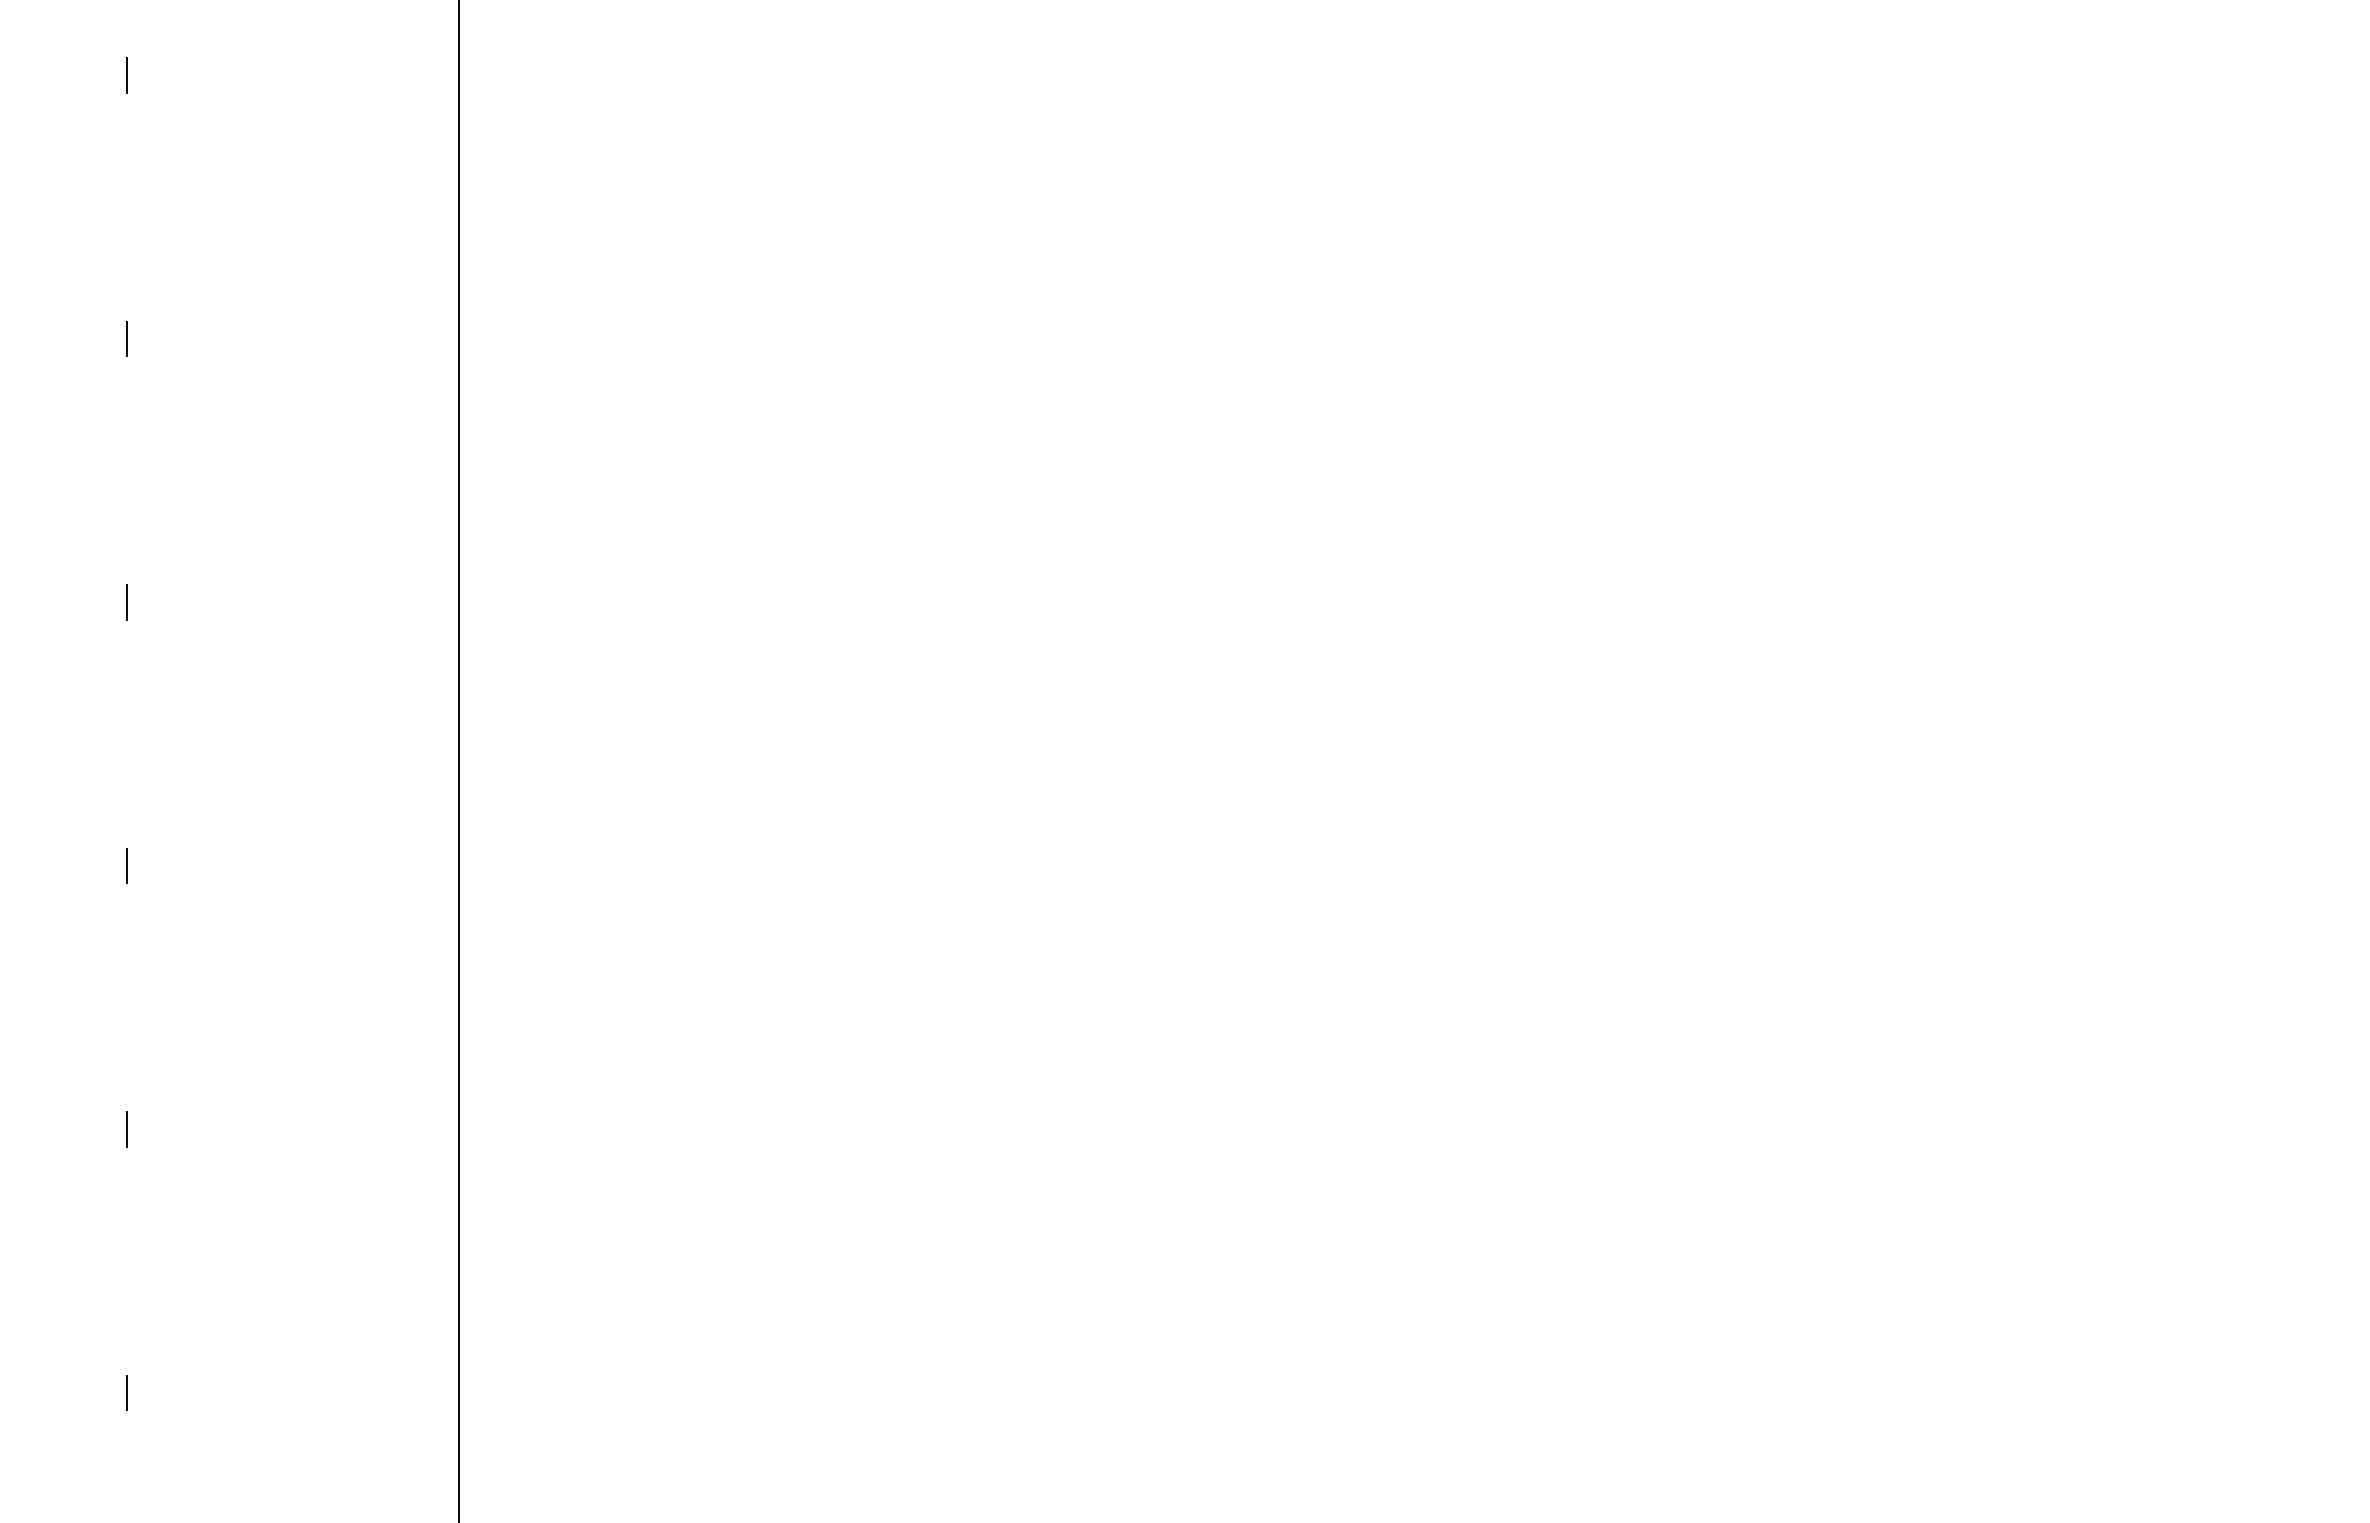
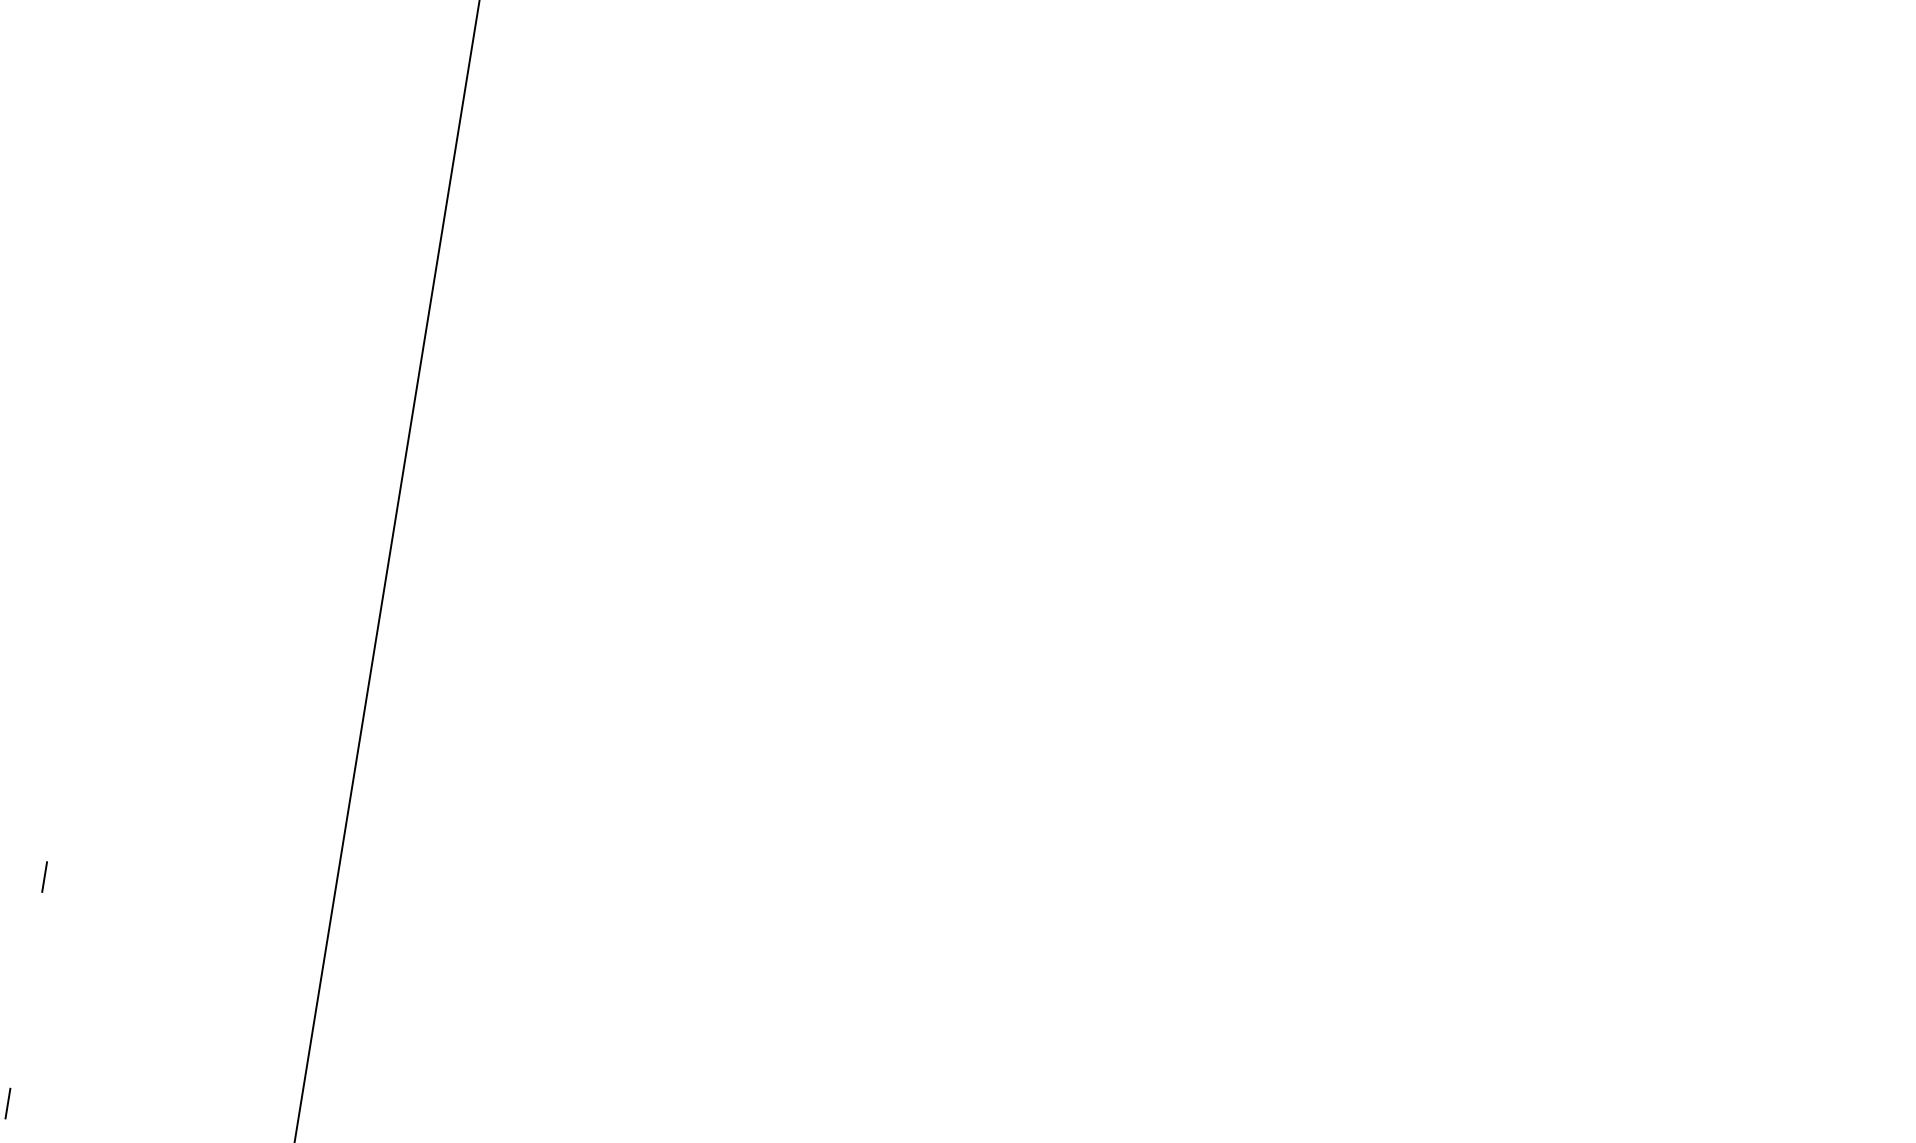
line: (126, 602) -> (154, 197), removed
line: (126, 865) -> (117, 423), removed
line: (126, 1129) -> (81, 650), removed

